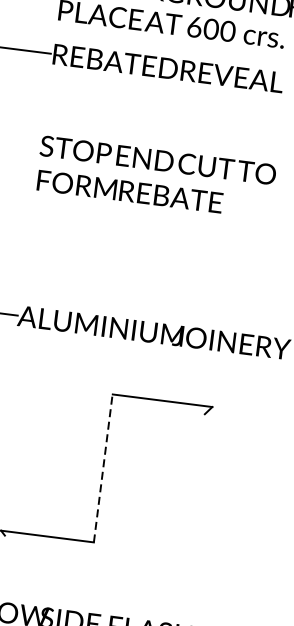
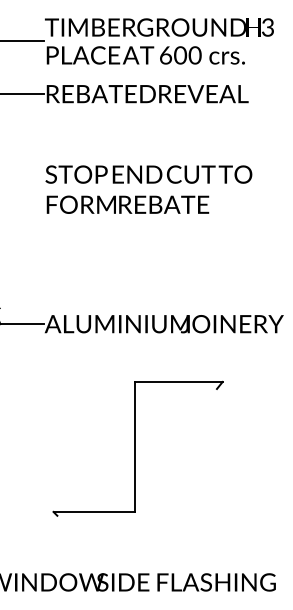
line: (103, 467) -> (135, 446), dashed -> solid

